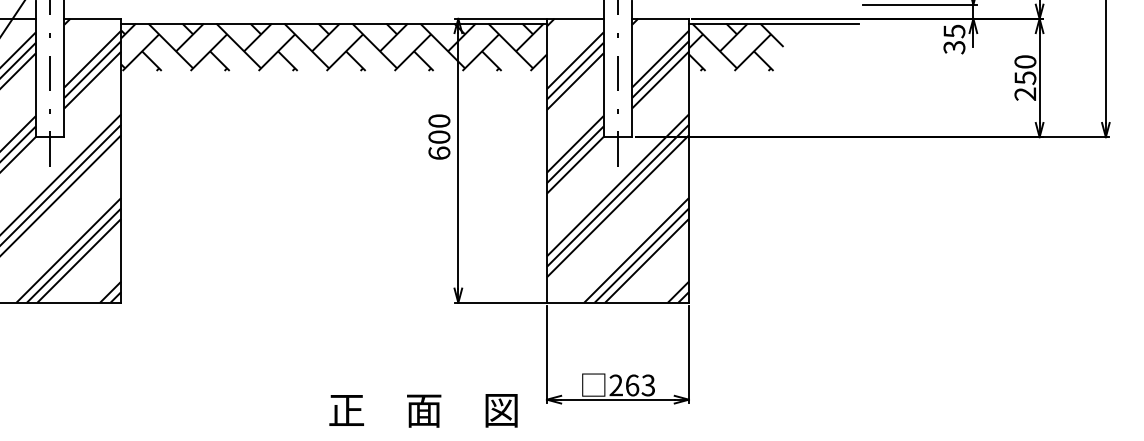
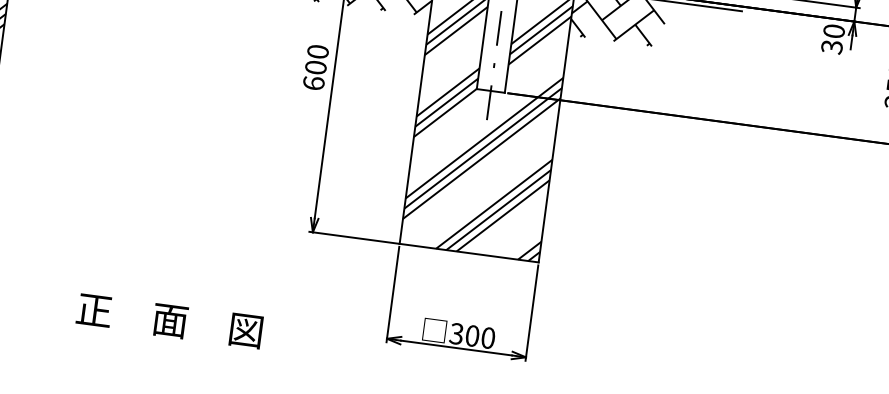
text: (954, 31) -> (834, 31), 35 -> 30
text: (632, 385) -> (472, 336), 263 -> 300
text: (423, 410) -> (169, 320), moved

